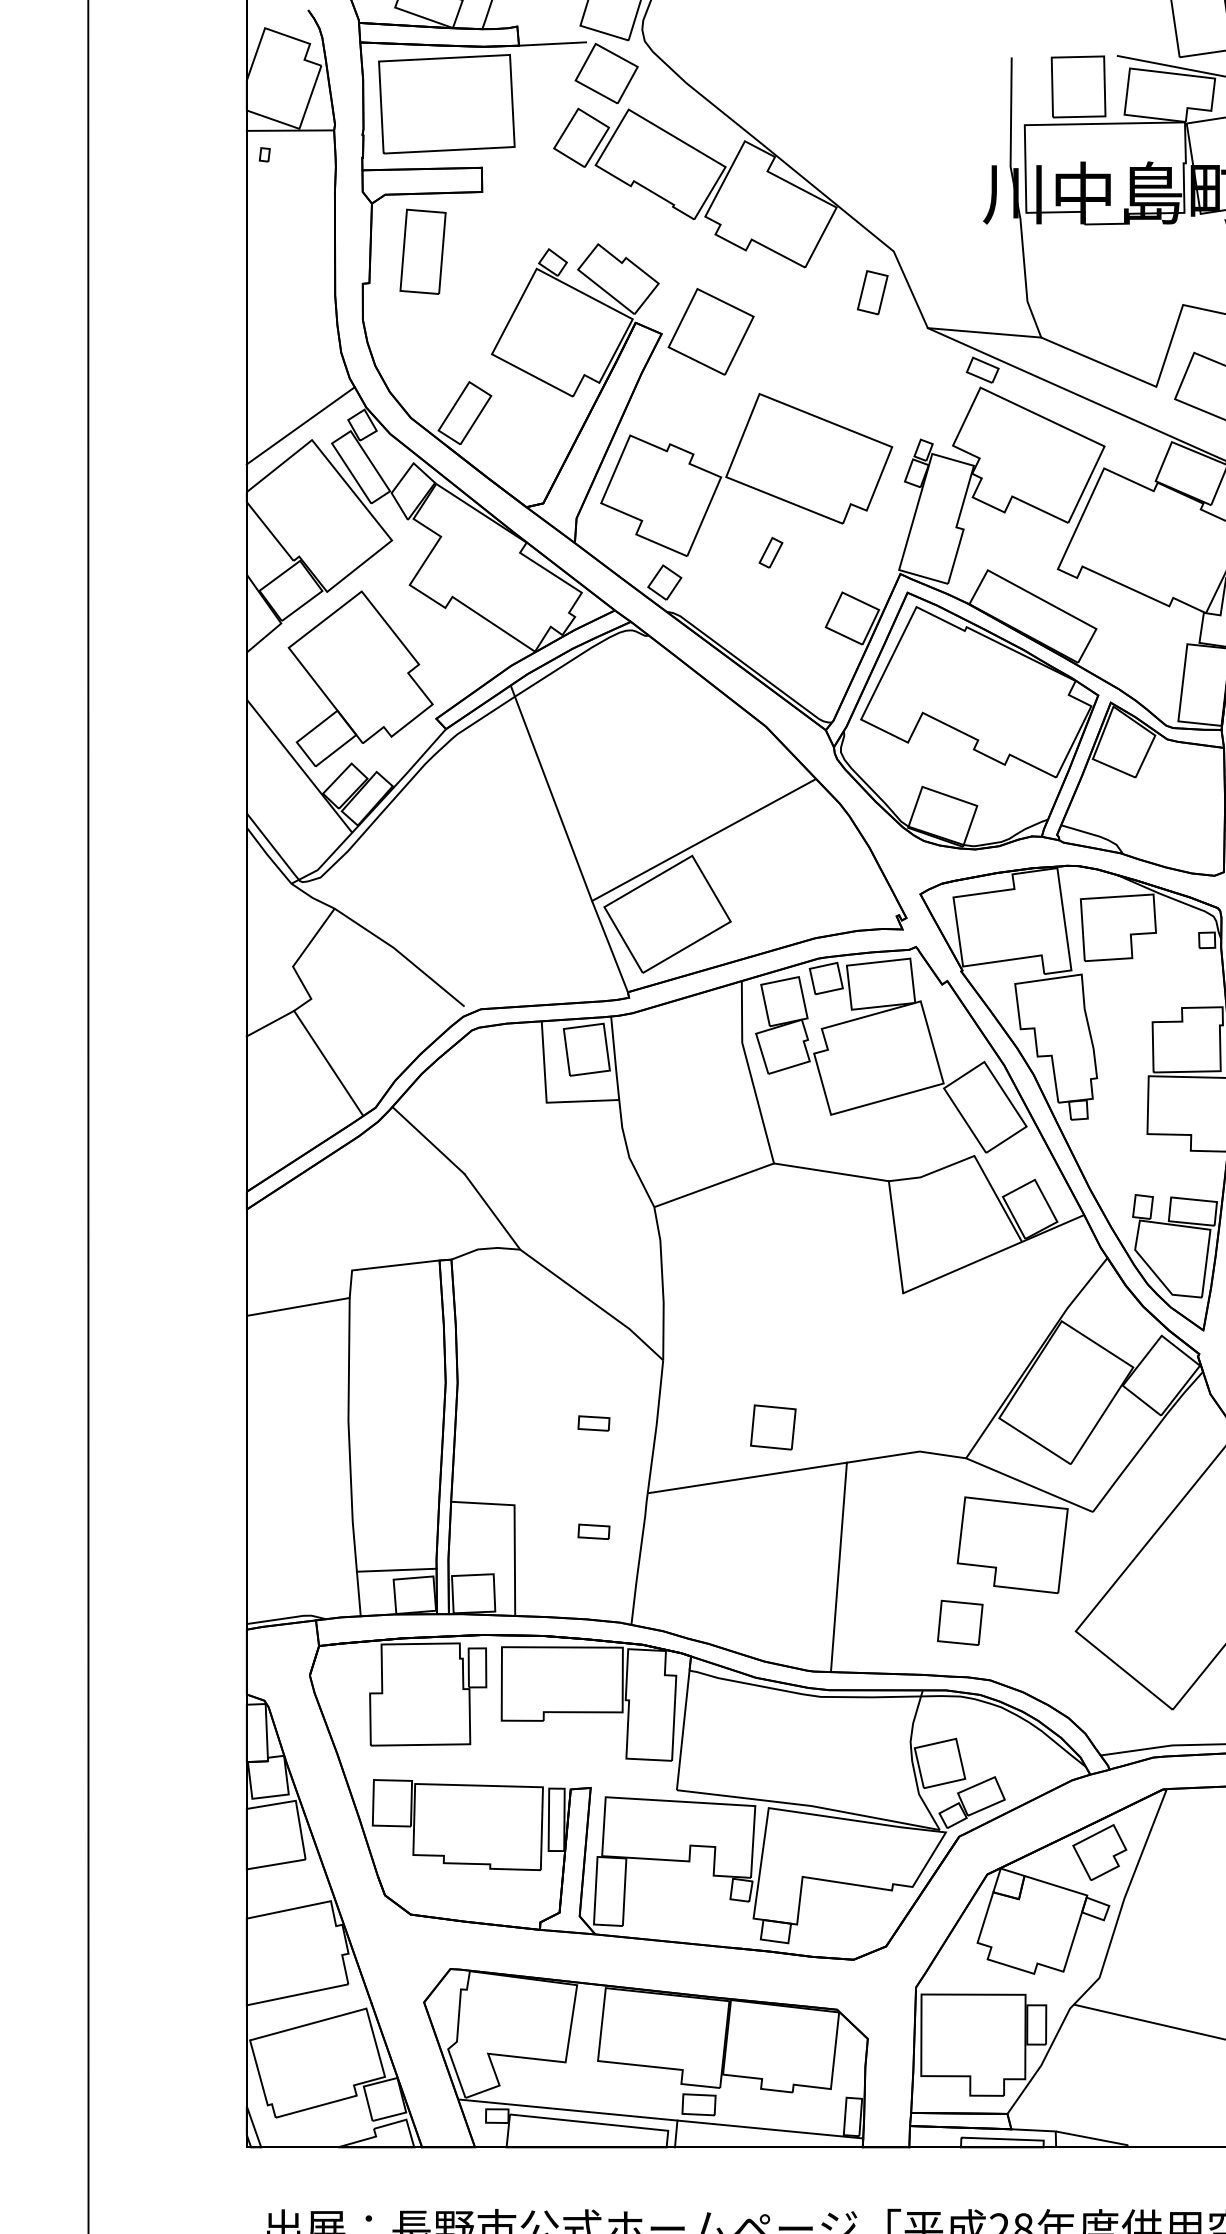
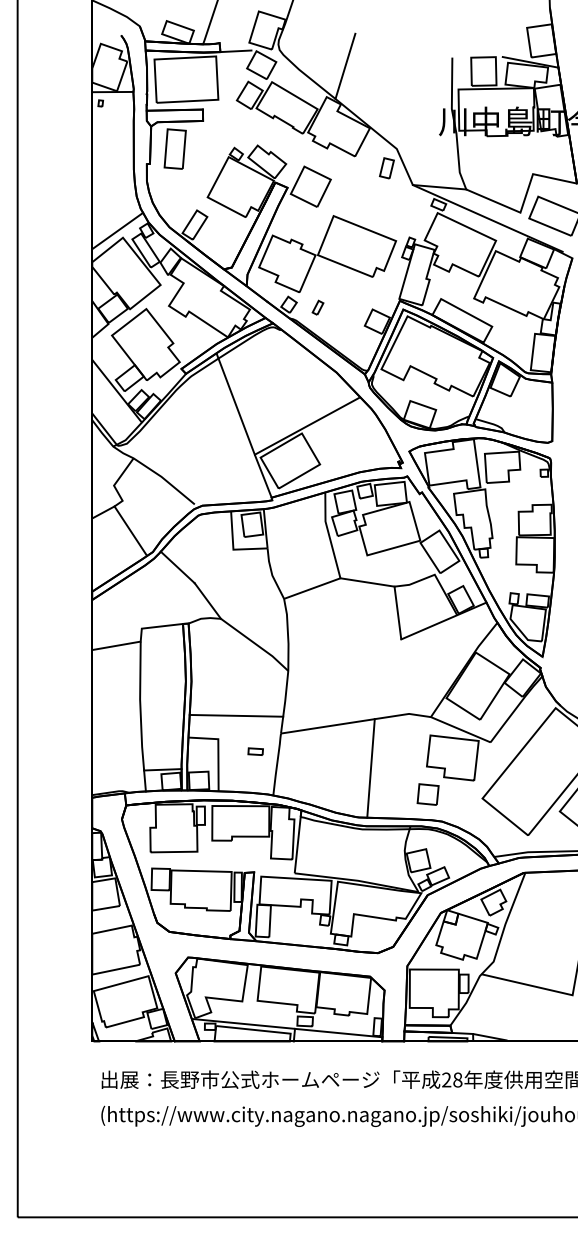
line: (784, 74) -> (345, 65), added
part: (769, 552) -> (317, 307), moved
part: (593, 1423) -> (255, 700), removed
part: (771, 1427) -> (339, 702), removed
line: (553, 1454) -> (236, 715), added

